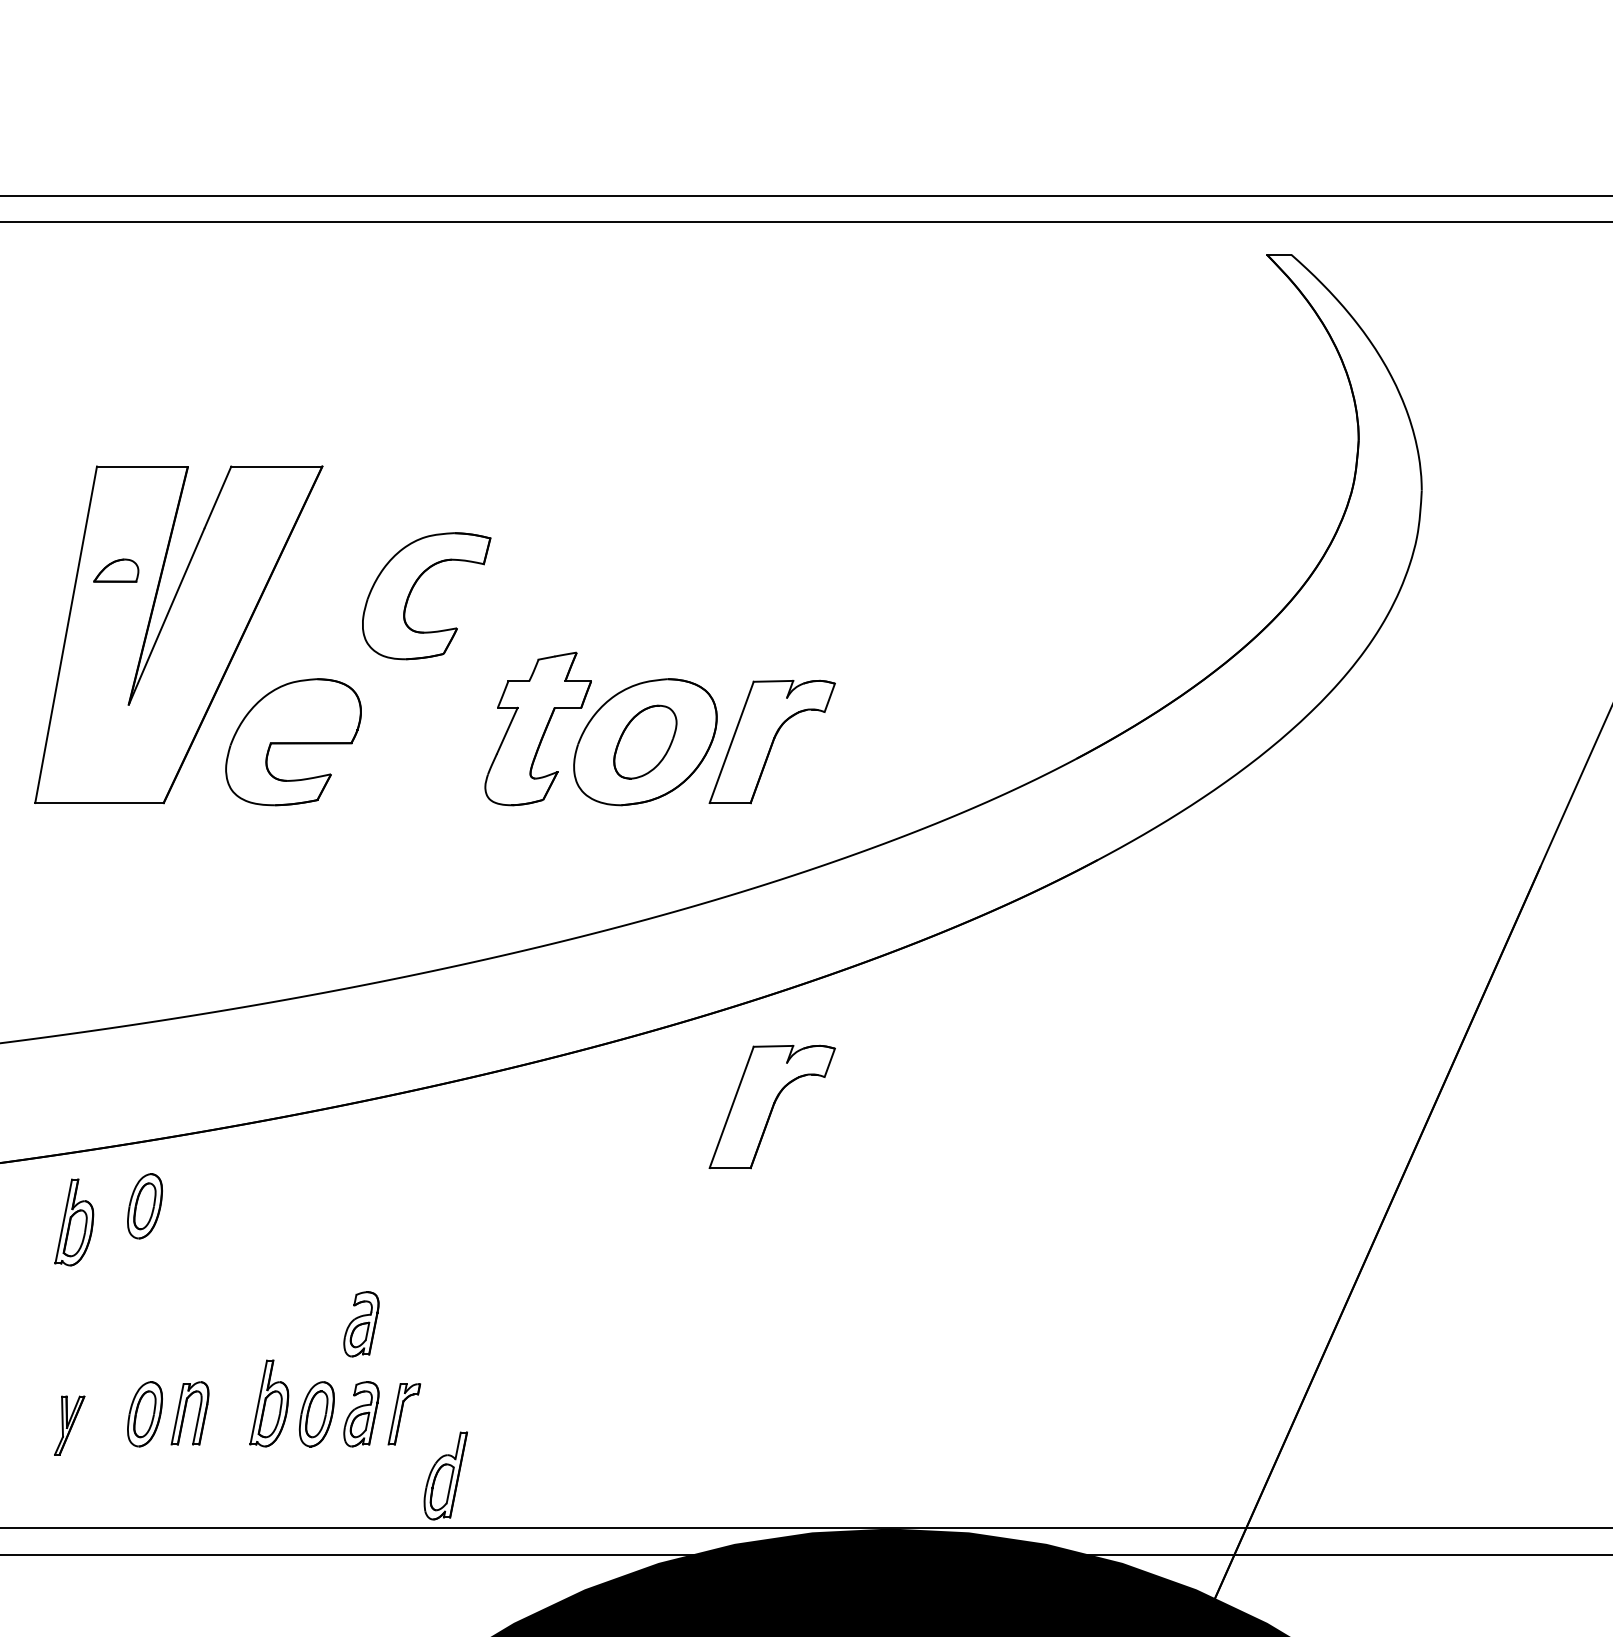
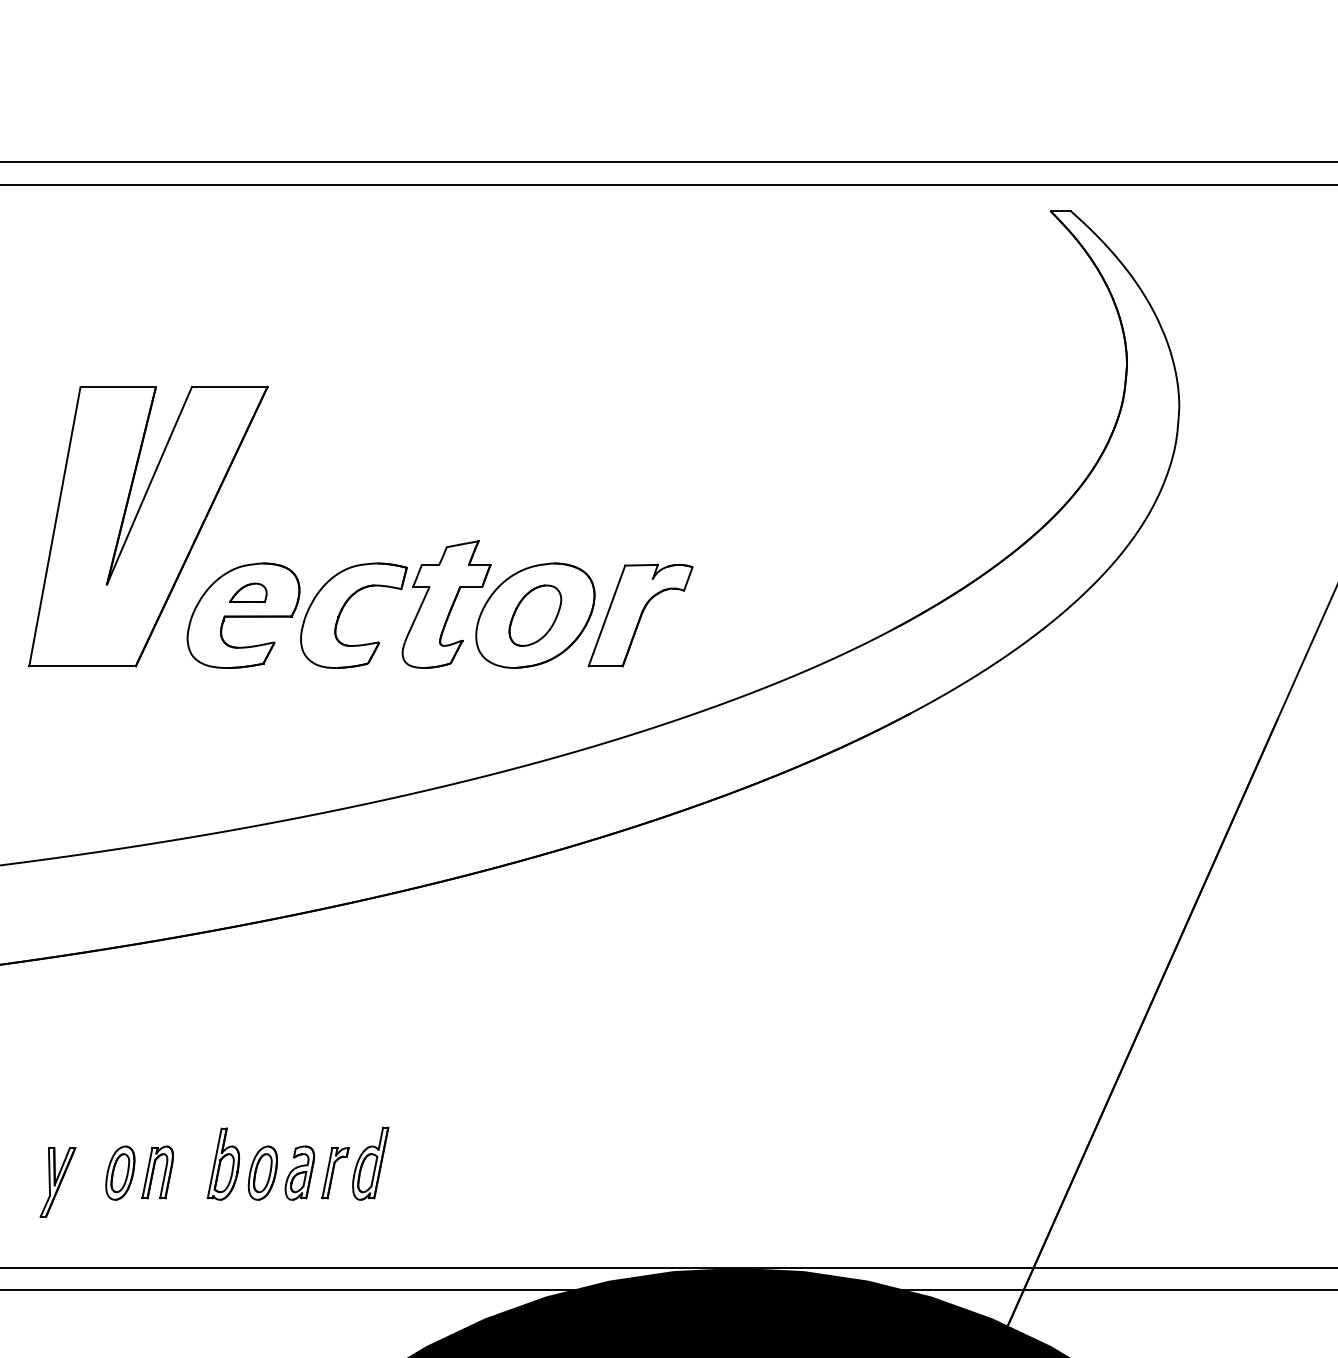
part: (116, 570) -> (248, 592), moved
part: (412, 590) -> (342, 610), moved
part: (771, 1106) -> (639, 917), removed
part: (144, 1206) -> (119, 1000), removed
part: (74, 1222) -> (61, 1014), removed
part: (361, 1324) -> (299, 1098), removed
part: (69, 1425) -> (57, 1182), size x1.43
part: (445, 1475) -> (370, 1163), moved

